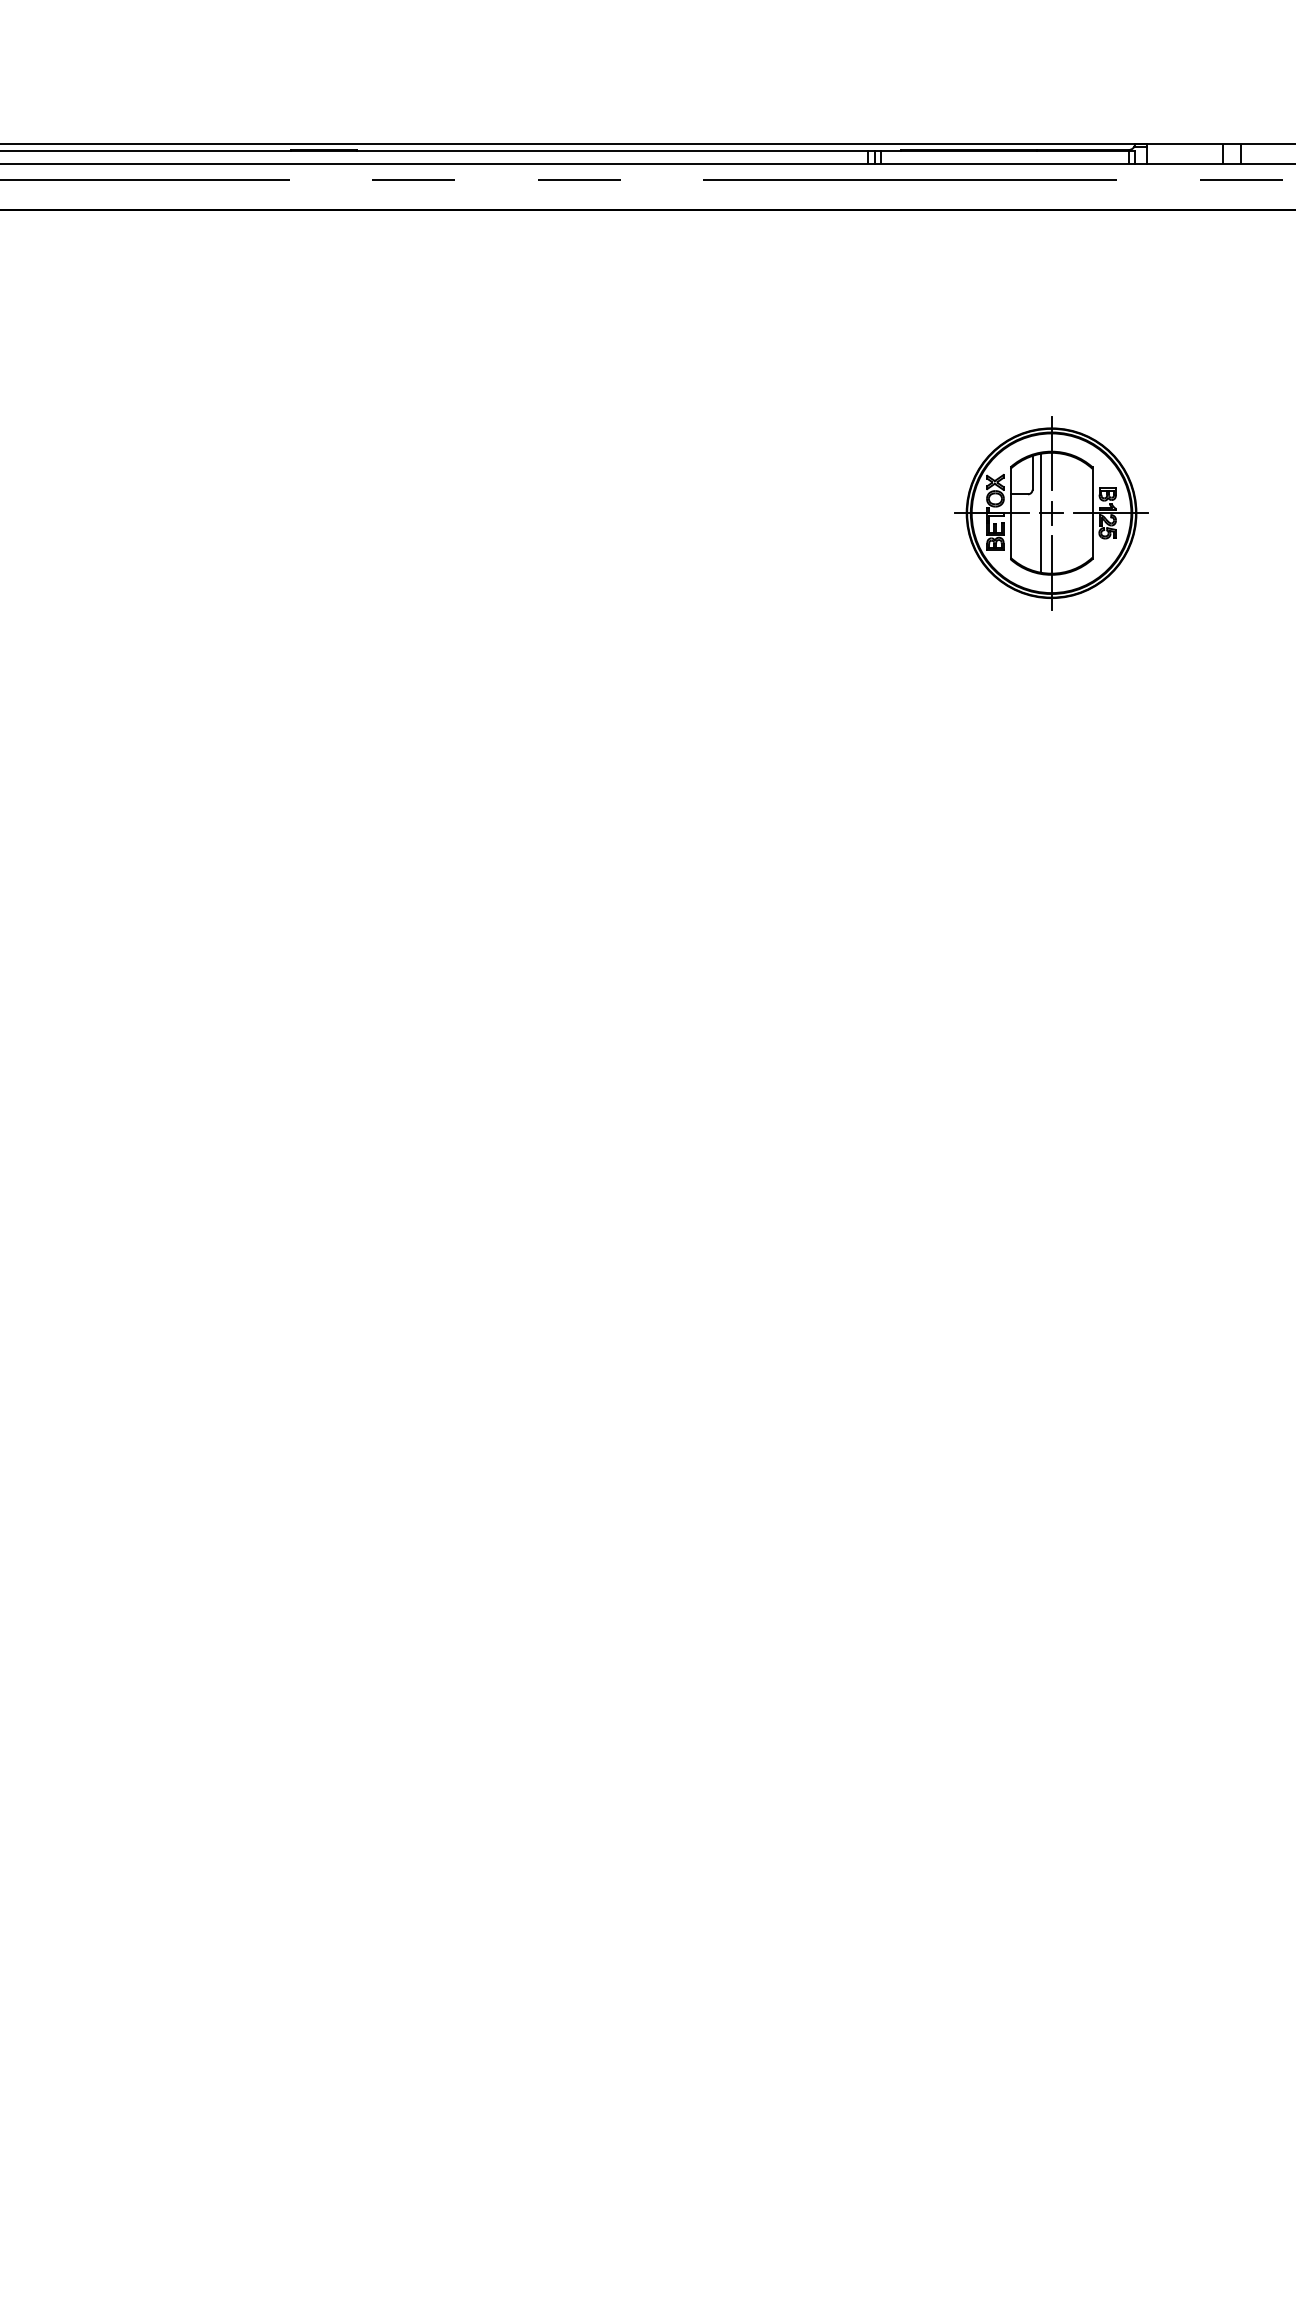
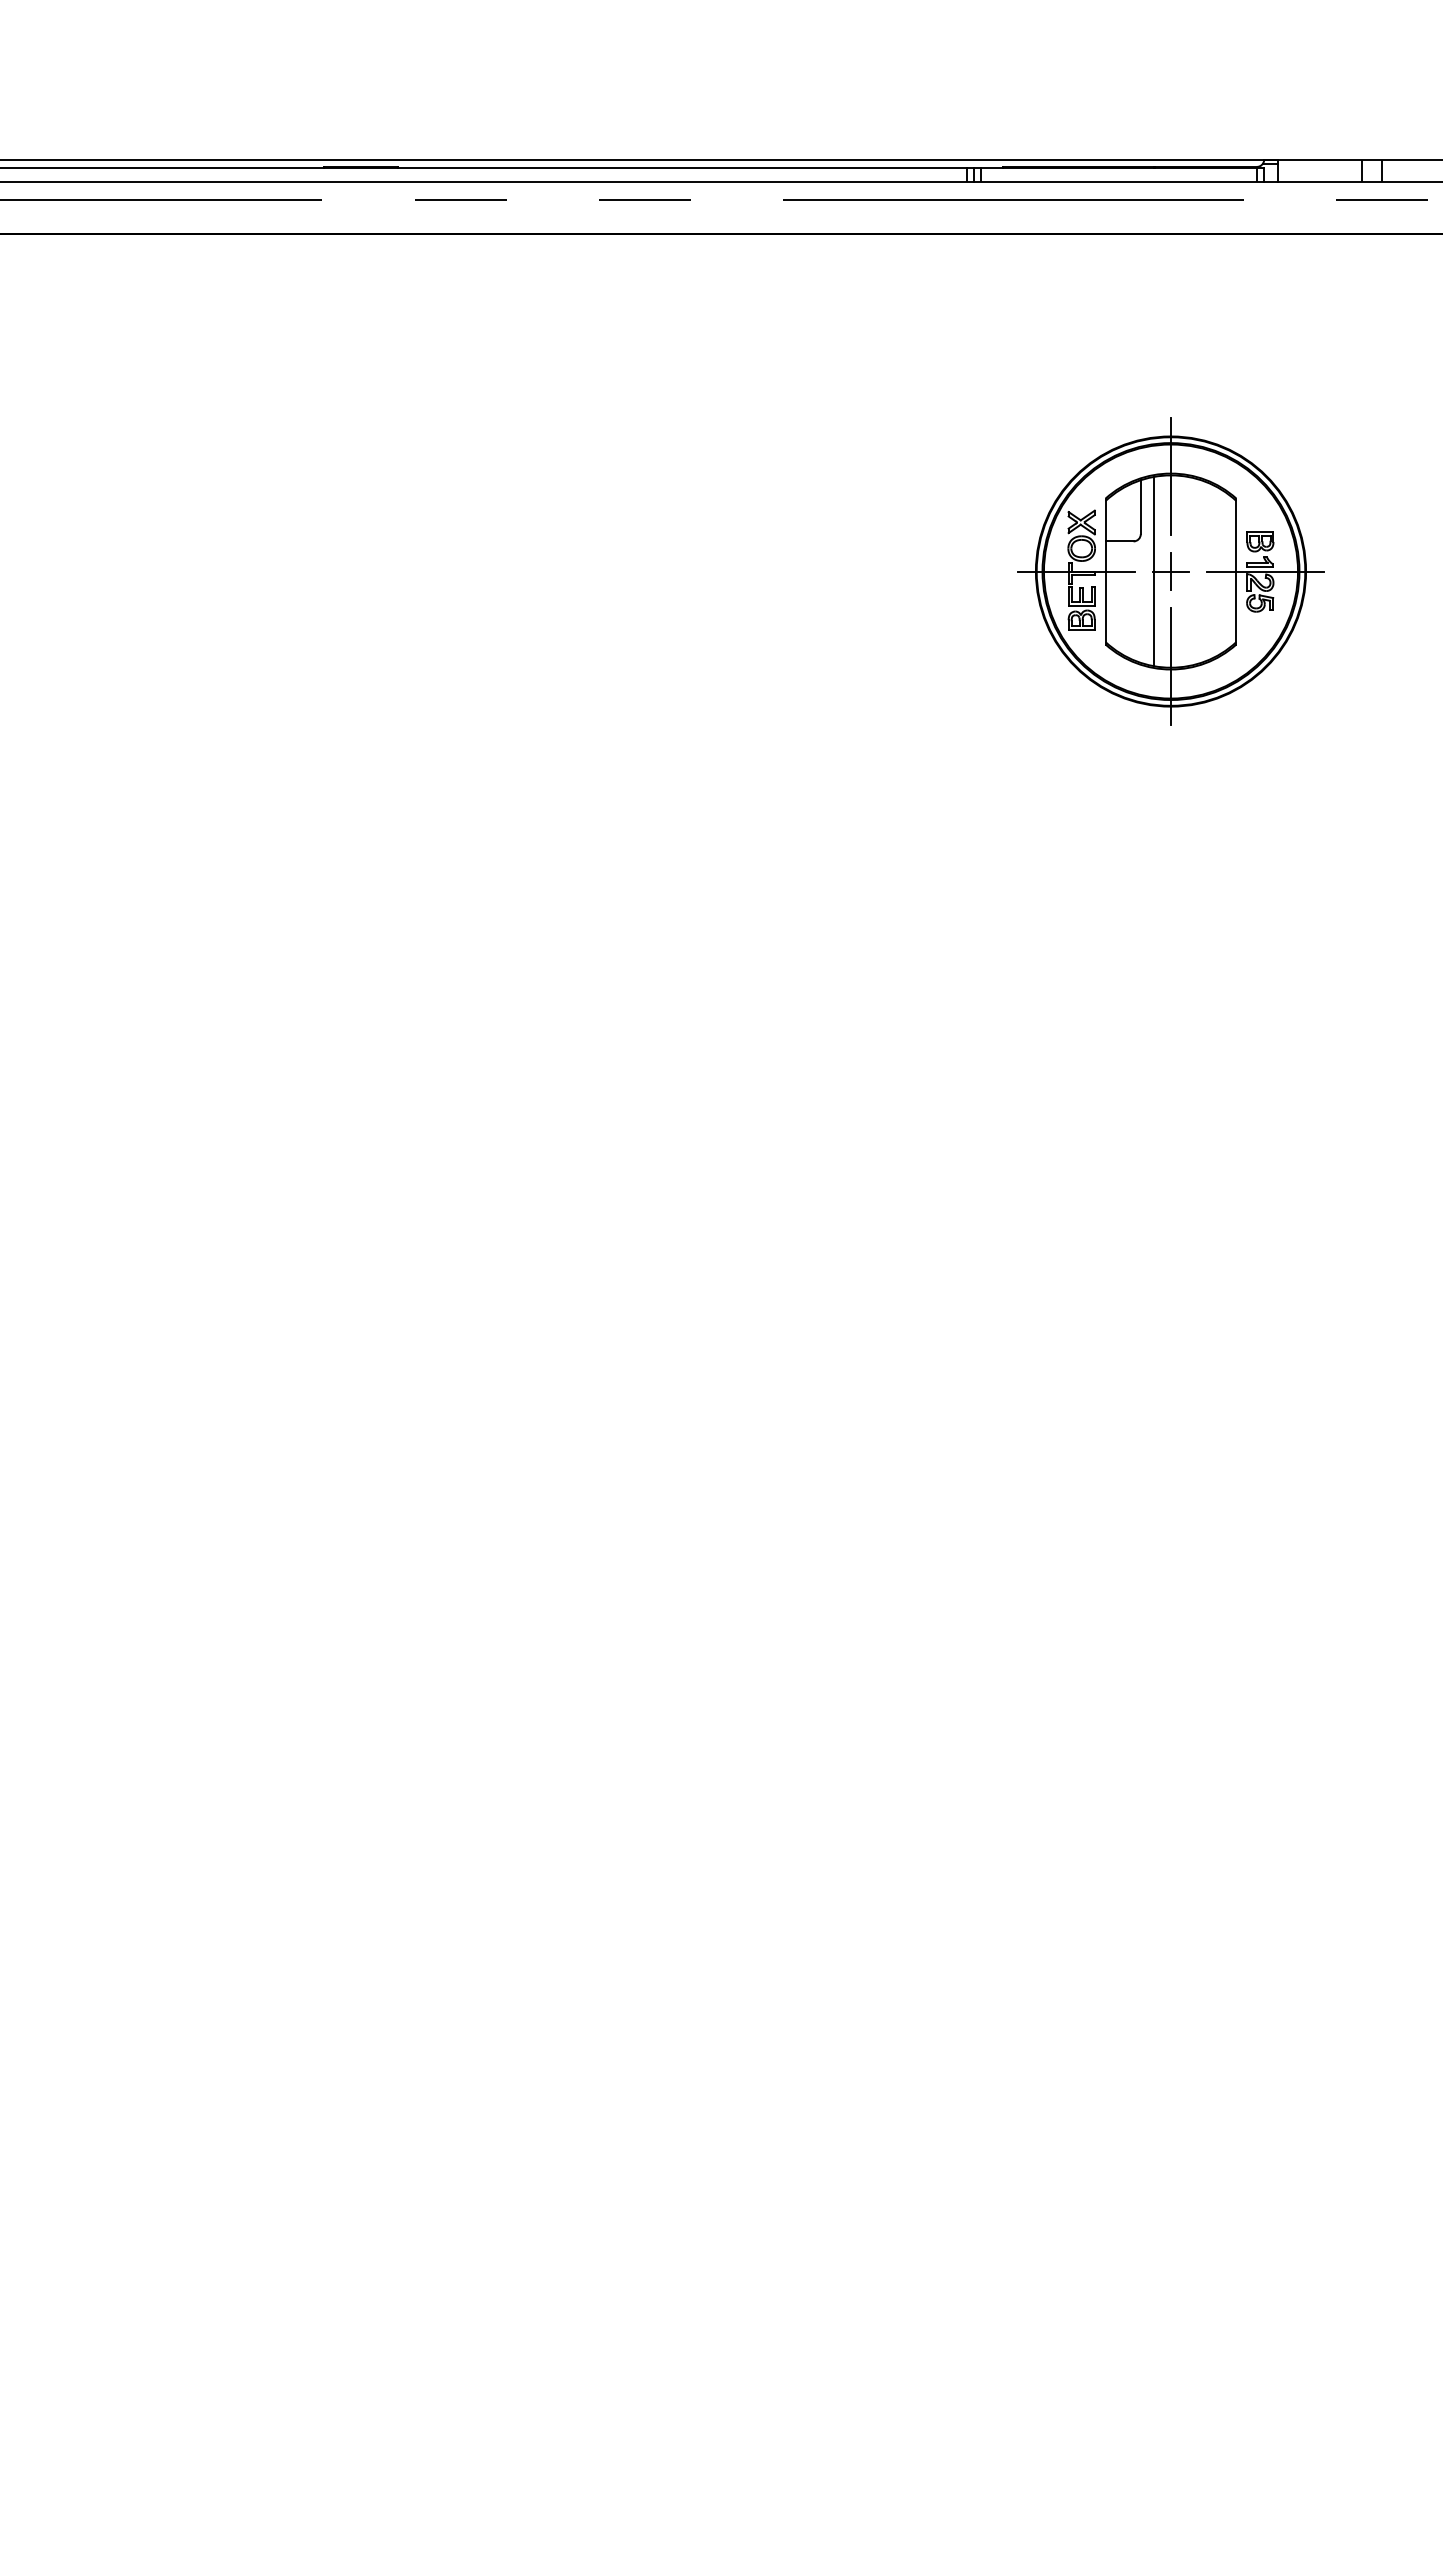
part: (1051, 513) -> (1170, 571), size x1.43

